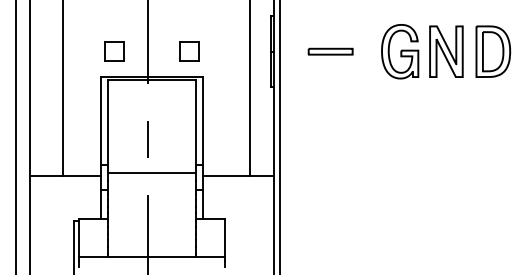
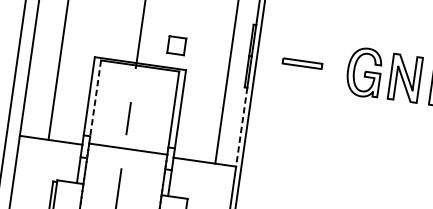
part: (114, 51) -> (110, 36), removed
line: (108, 123) -> (95, 99), solid -> dashed
line: (273, 131) -> (241, 127), solid -> dashed

